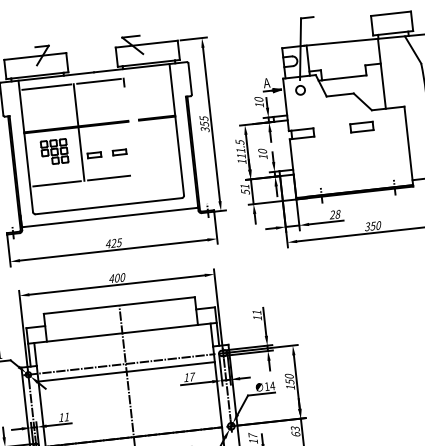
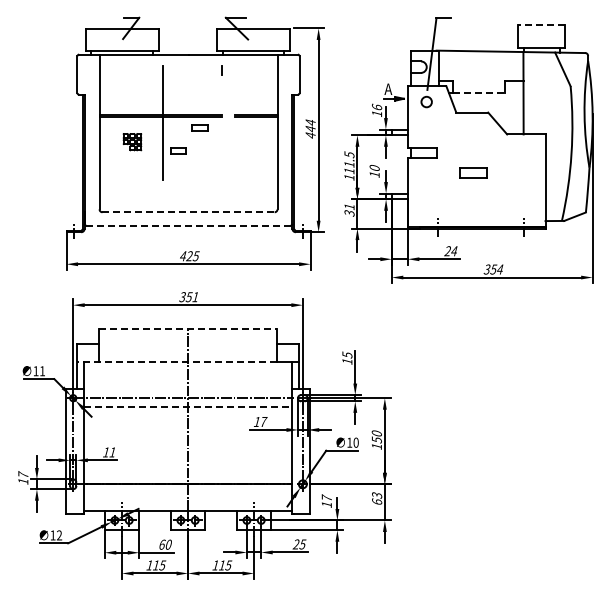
line: (390, 13) -> (541, 24), solid -> dashed
line: (344, 78) -> (479, 93), solid -> dashed
line: (98, 81) -> (192, 65), removed
line: (46, 86) -> (131, 65), removed
text: (258, 98) -> (376, 106), 10 -> 16
text: (204, 123) -> (310, 128), 355 -> 444
part: (361, 126) -> (473, 172), moved
part: (54, 151) -> (132, 141), size x0.6
part: (119, 151) -> (199, 127), moved
line: (109, 178) -> (192, 179), removed
line: (57, 183) -> (131, 179), removed
text: (244, 191) -> (348, 212), 51 -> 31
line: (109, 206) -> (189, 212), solid -> dashed
text: (338, 214) -> (454, 251), 28 -> 24
line: (110, 217) -> (189, 225), solid -> dashed
text: (378, 225) -> (500, 269), 350 -> 354
text: (116, 278) -> (188, 297), 400 -> 351
line: (119, 305) -> (188, 329), solid -> dashed
text: (257, 311) -> (347, 354), 11 -> 15
line: (112, 334) -> (176, 362), solid -> dashed
line: (127, 371) -> (188, 407), solid -> dashed
text: (272, 385) -> (356, 442), 14 -> 10

